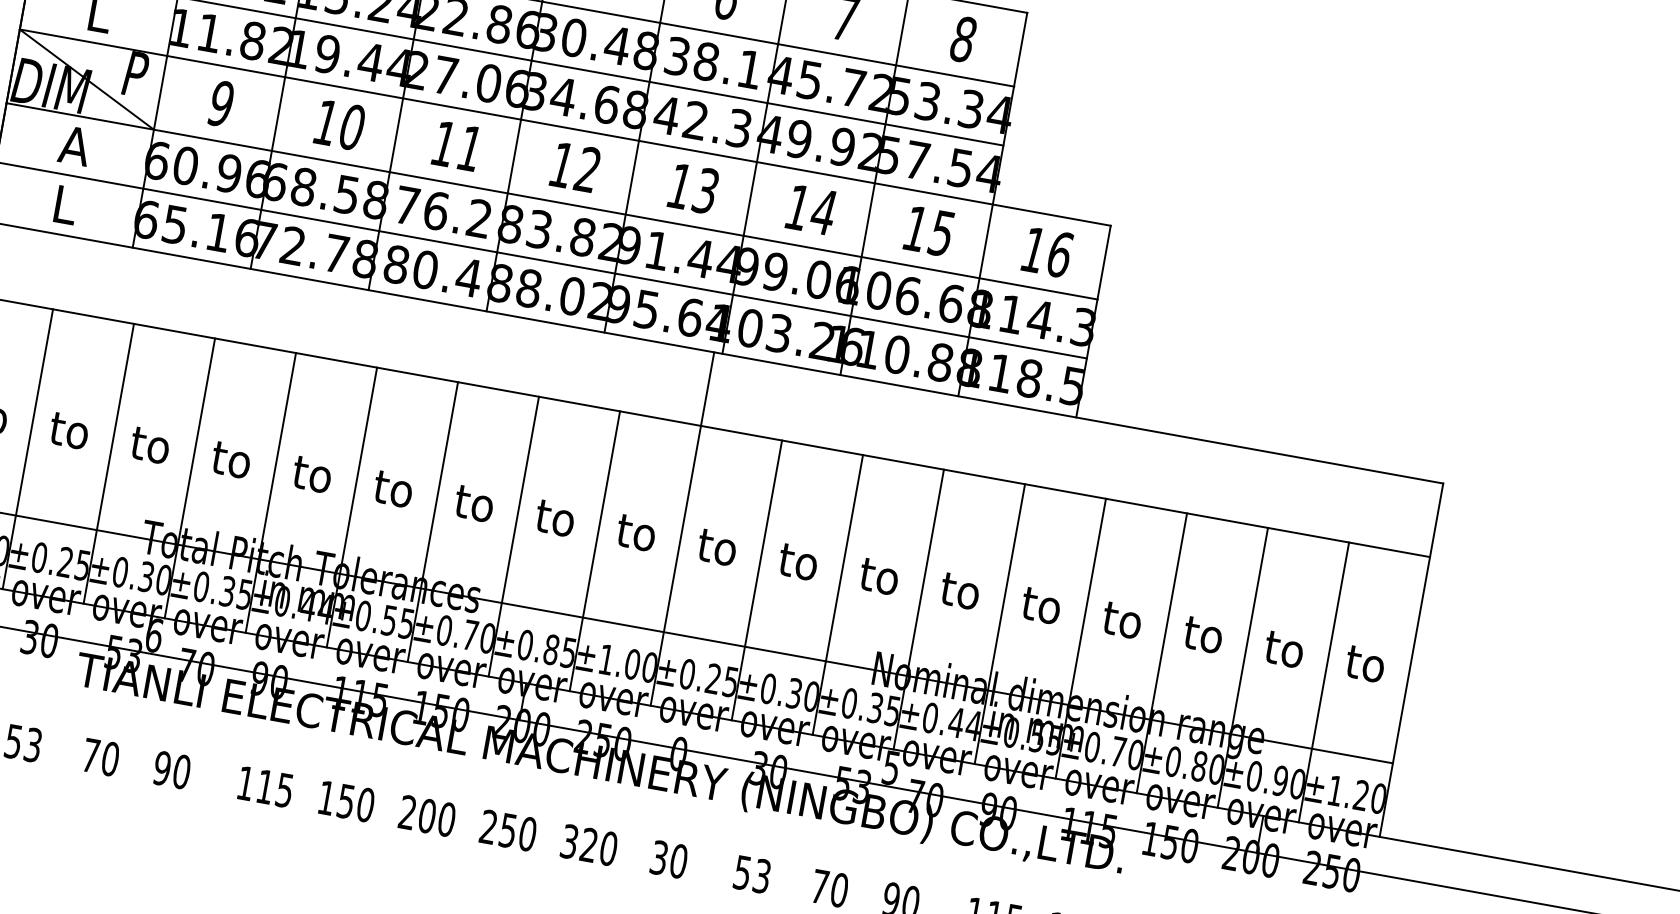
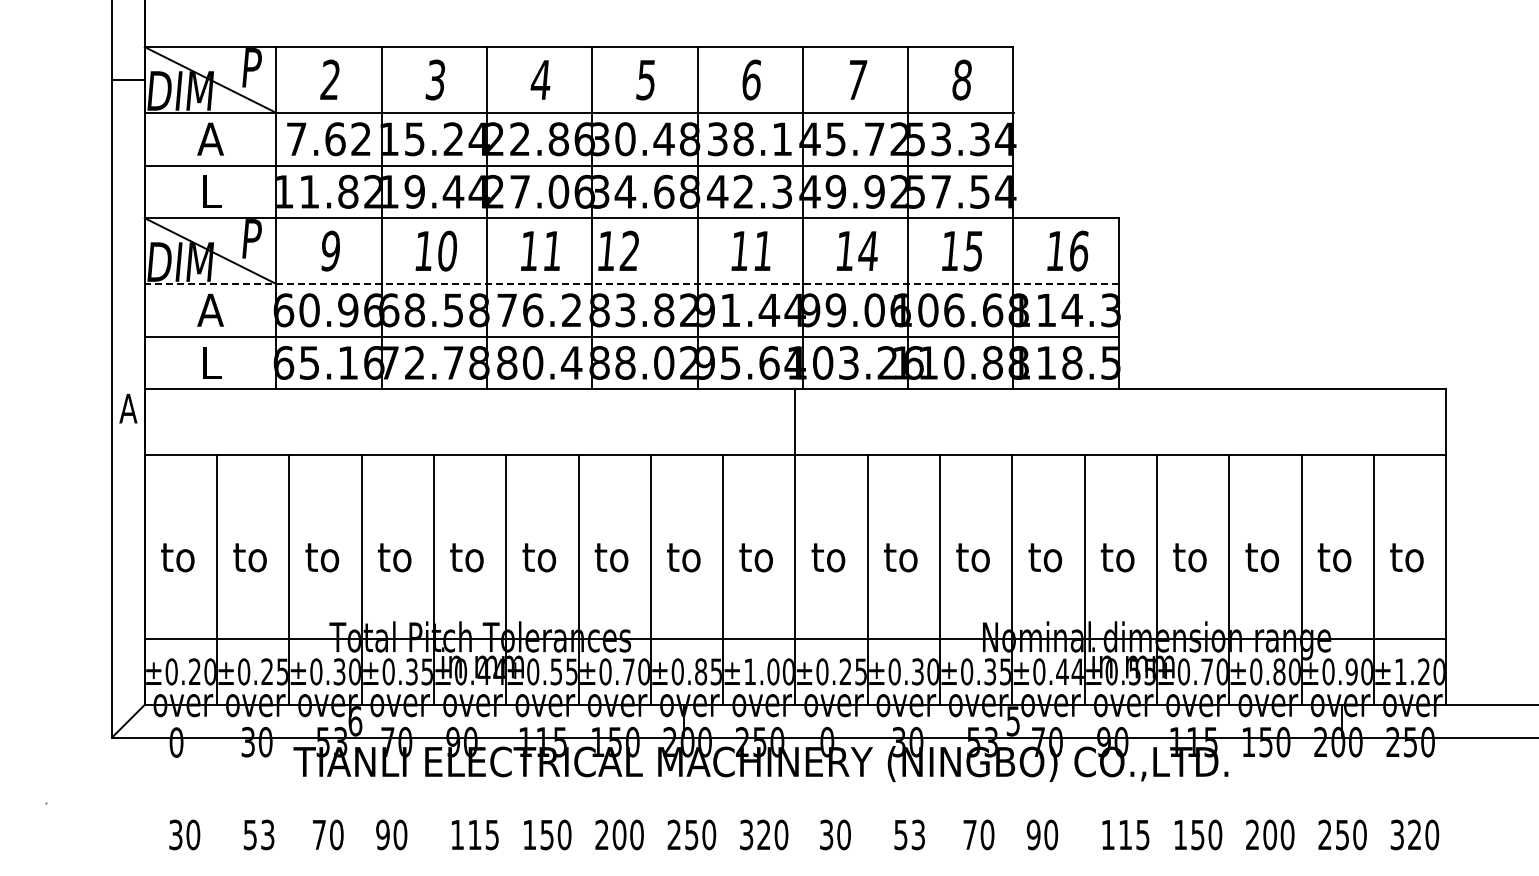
text: (575, 166) -> (618, 250), moved
text: (705, 190) -> (762, 250), 13 -> 11
line: (551, 201) -> (631, 284), solid -> dashed

